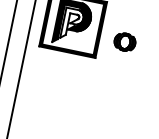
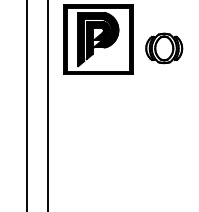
fill: (72, 24) -> (97, 40), added
part: (125, 42) -> (164, 48), size x1.43

